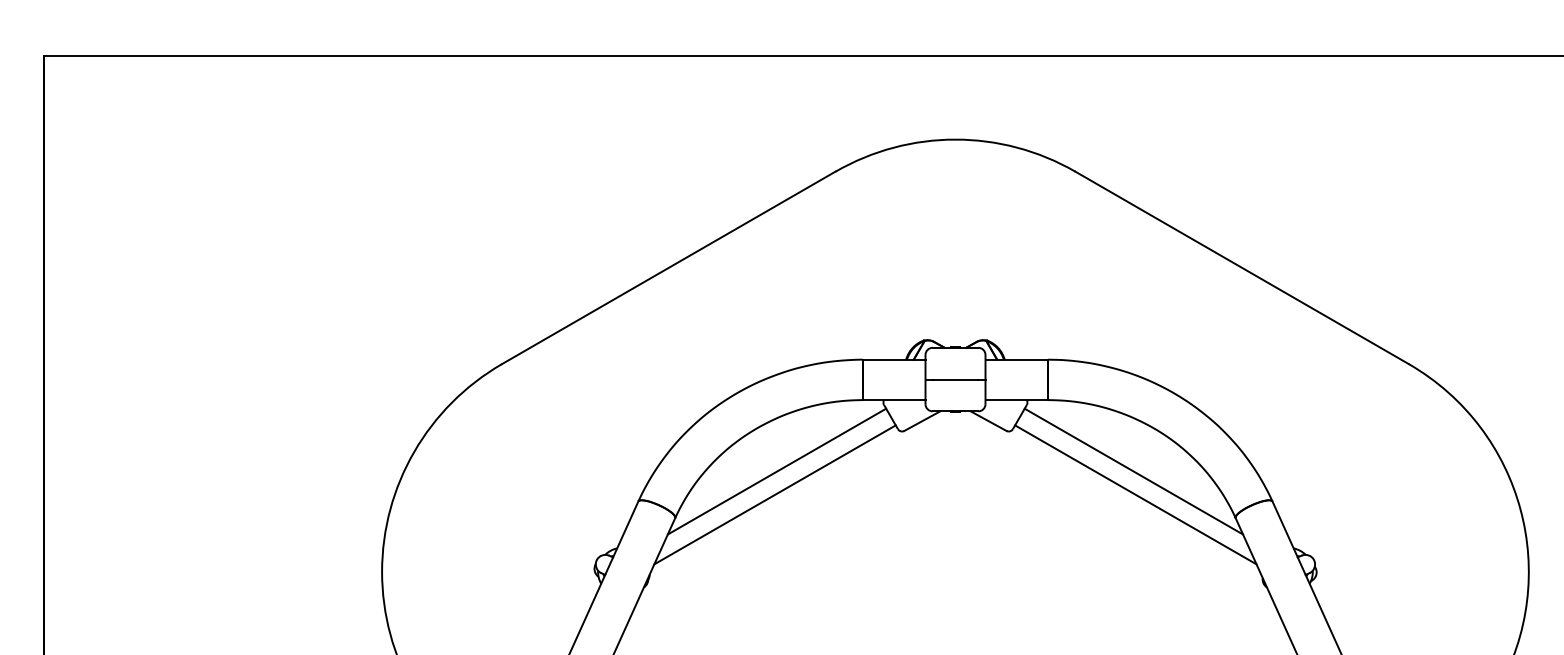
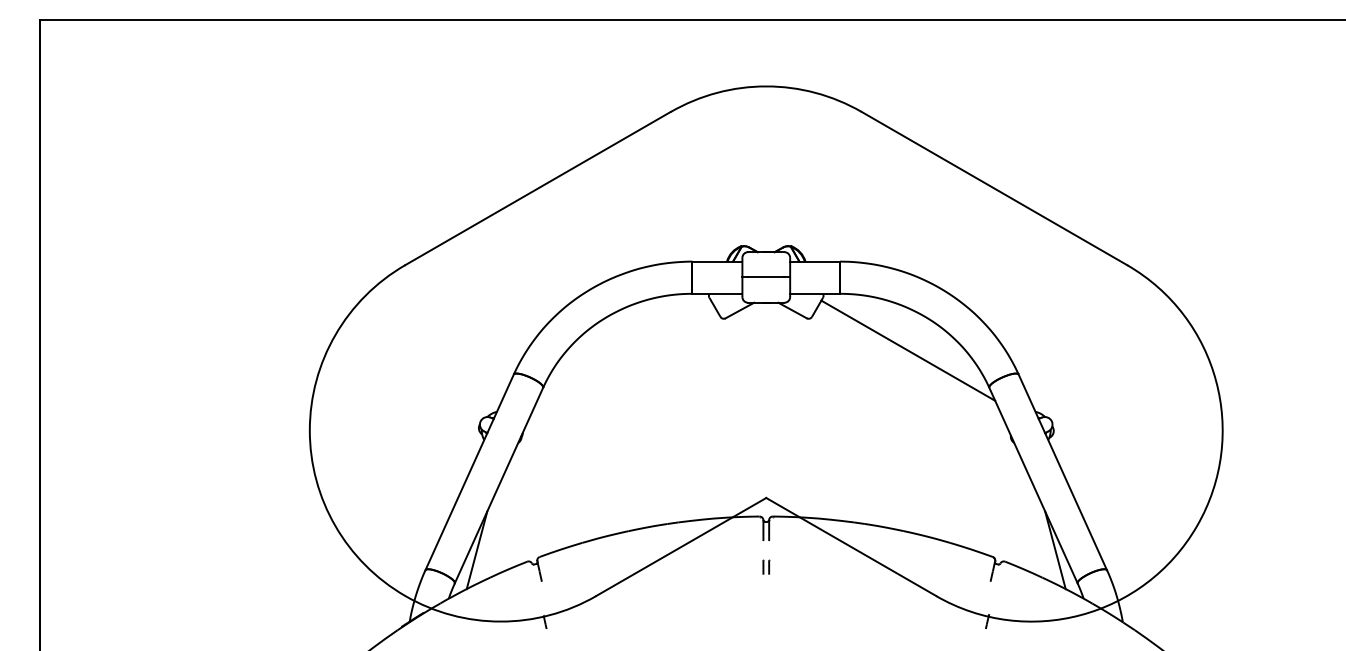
line: (777, 471) -> (624, 350), removed
line: (774, 493) -> (622, 368), removed
line: (1135, 493) -> (909, 368), removed

